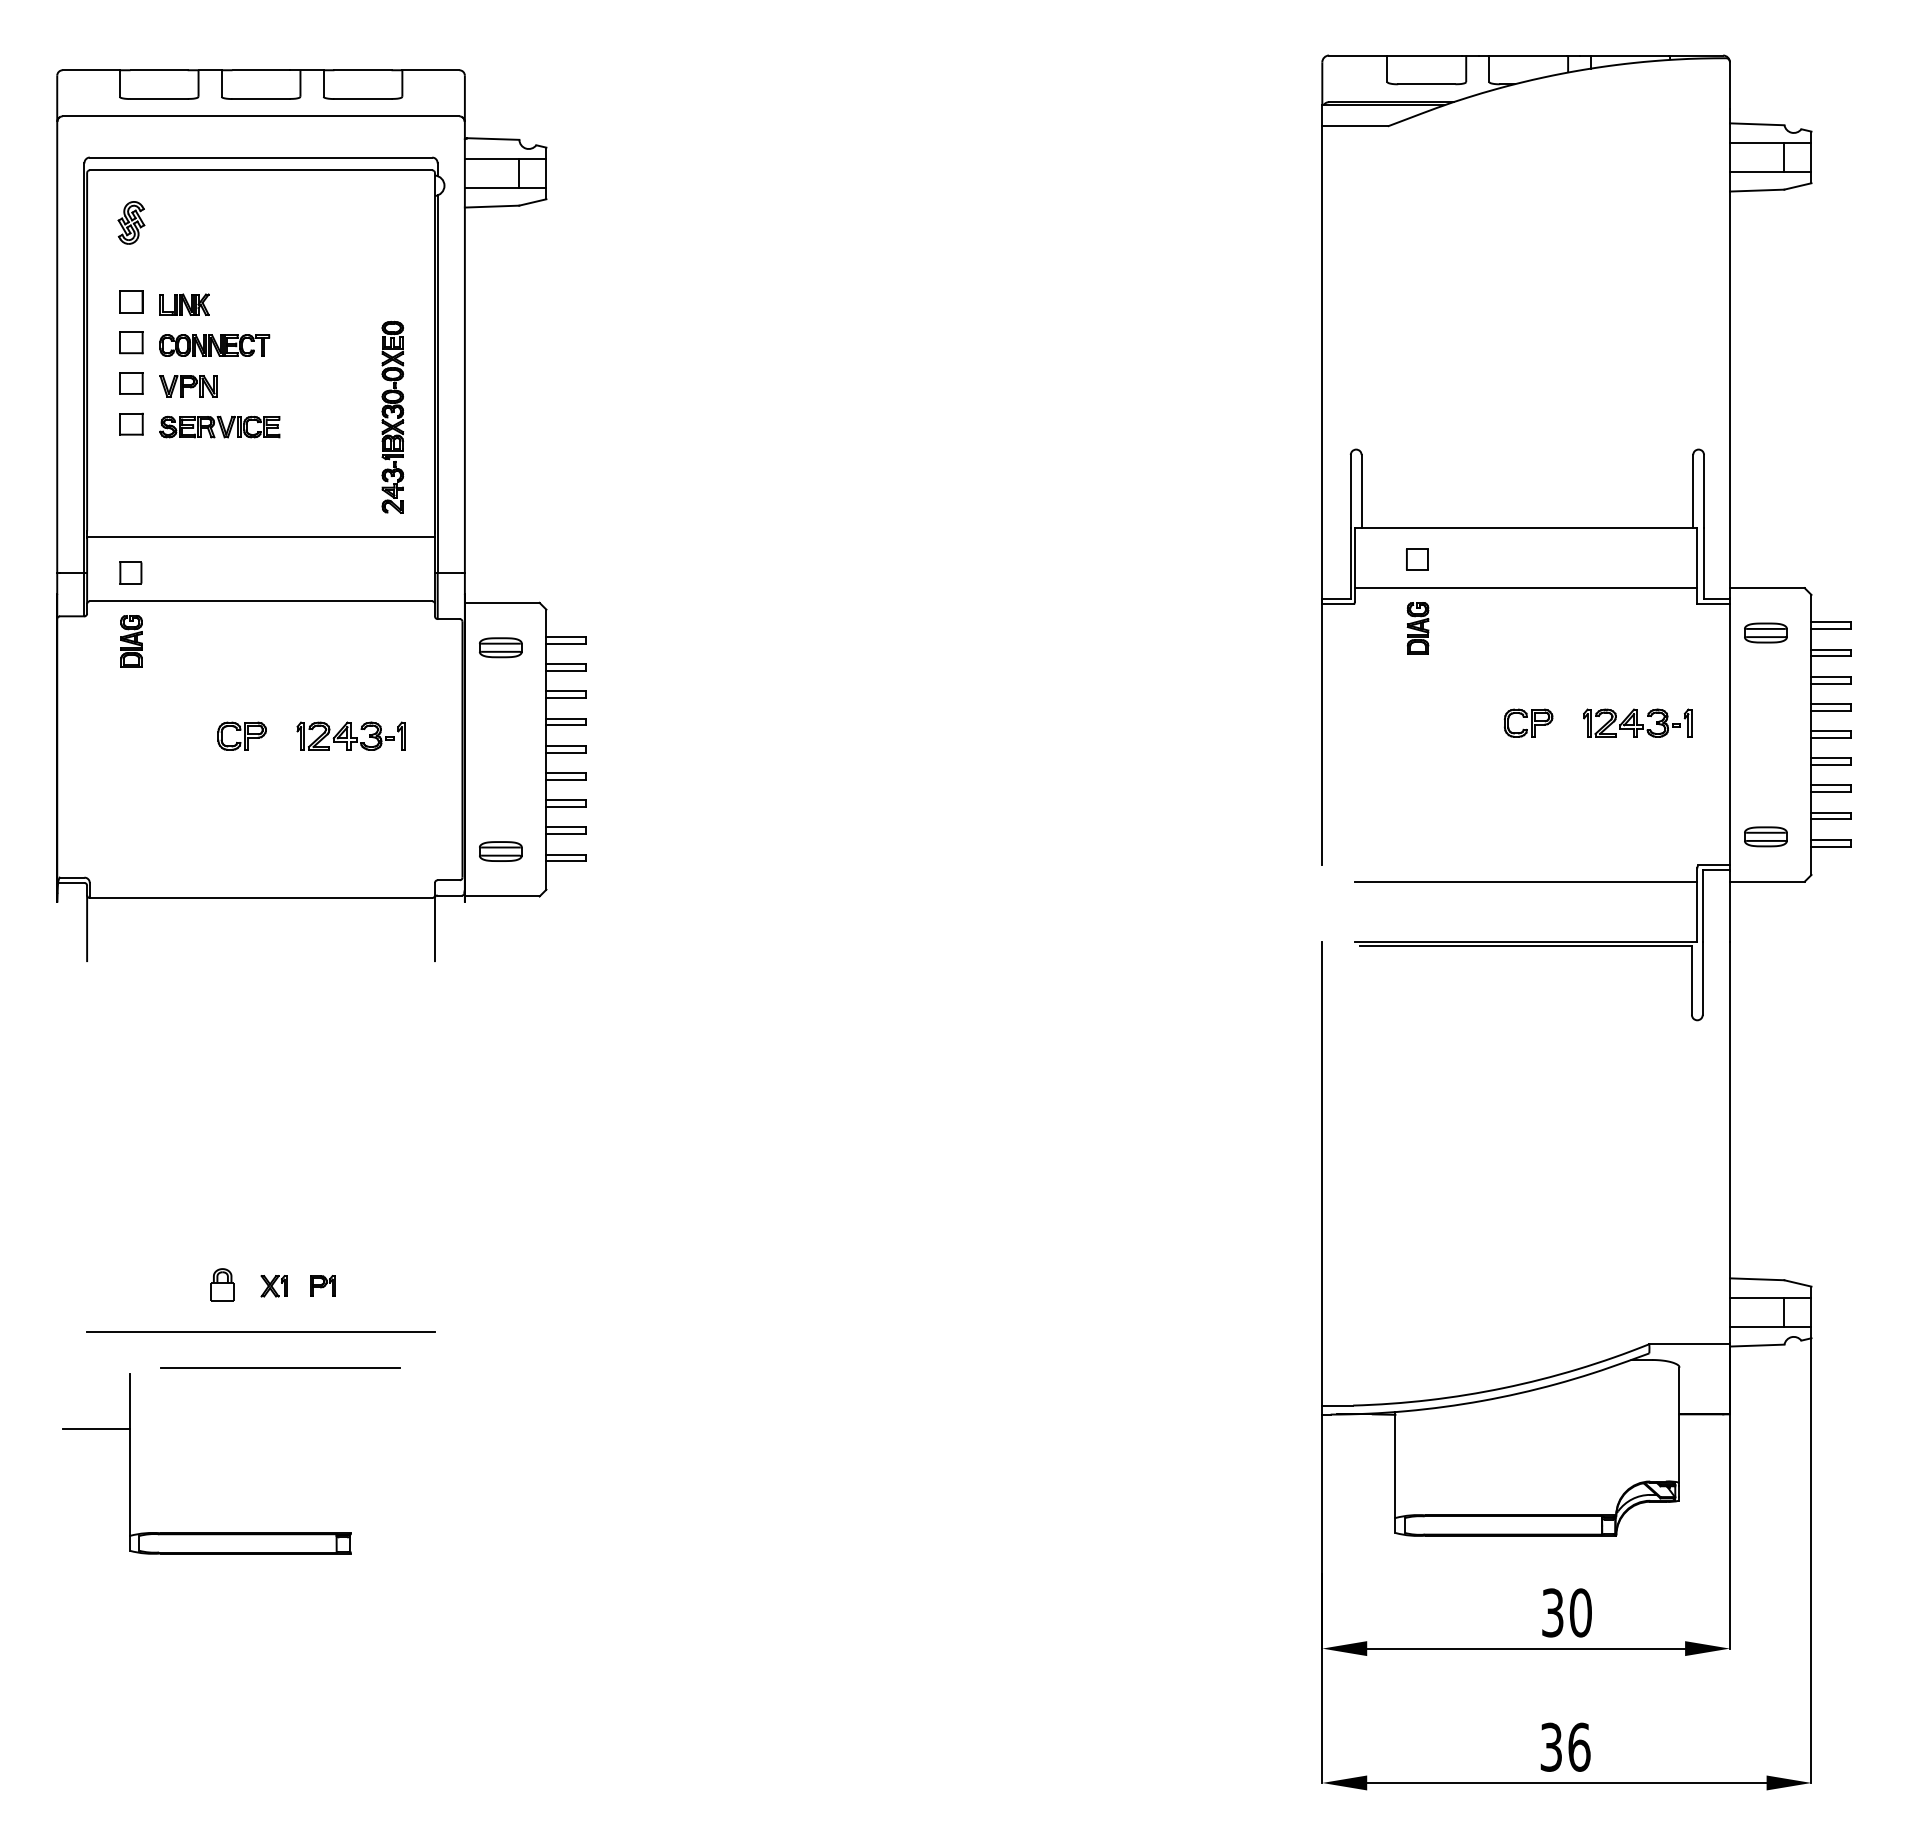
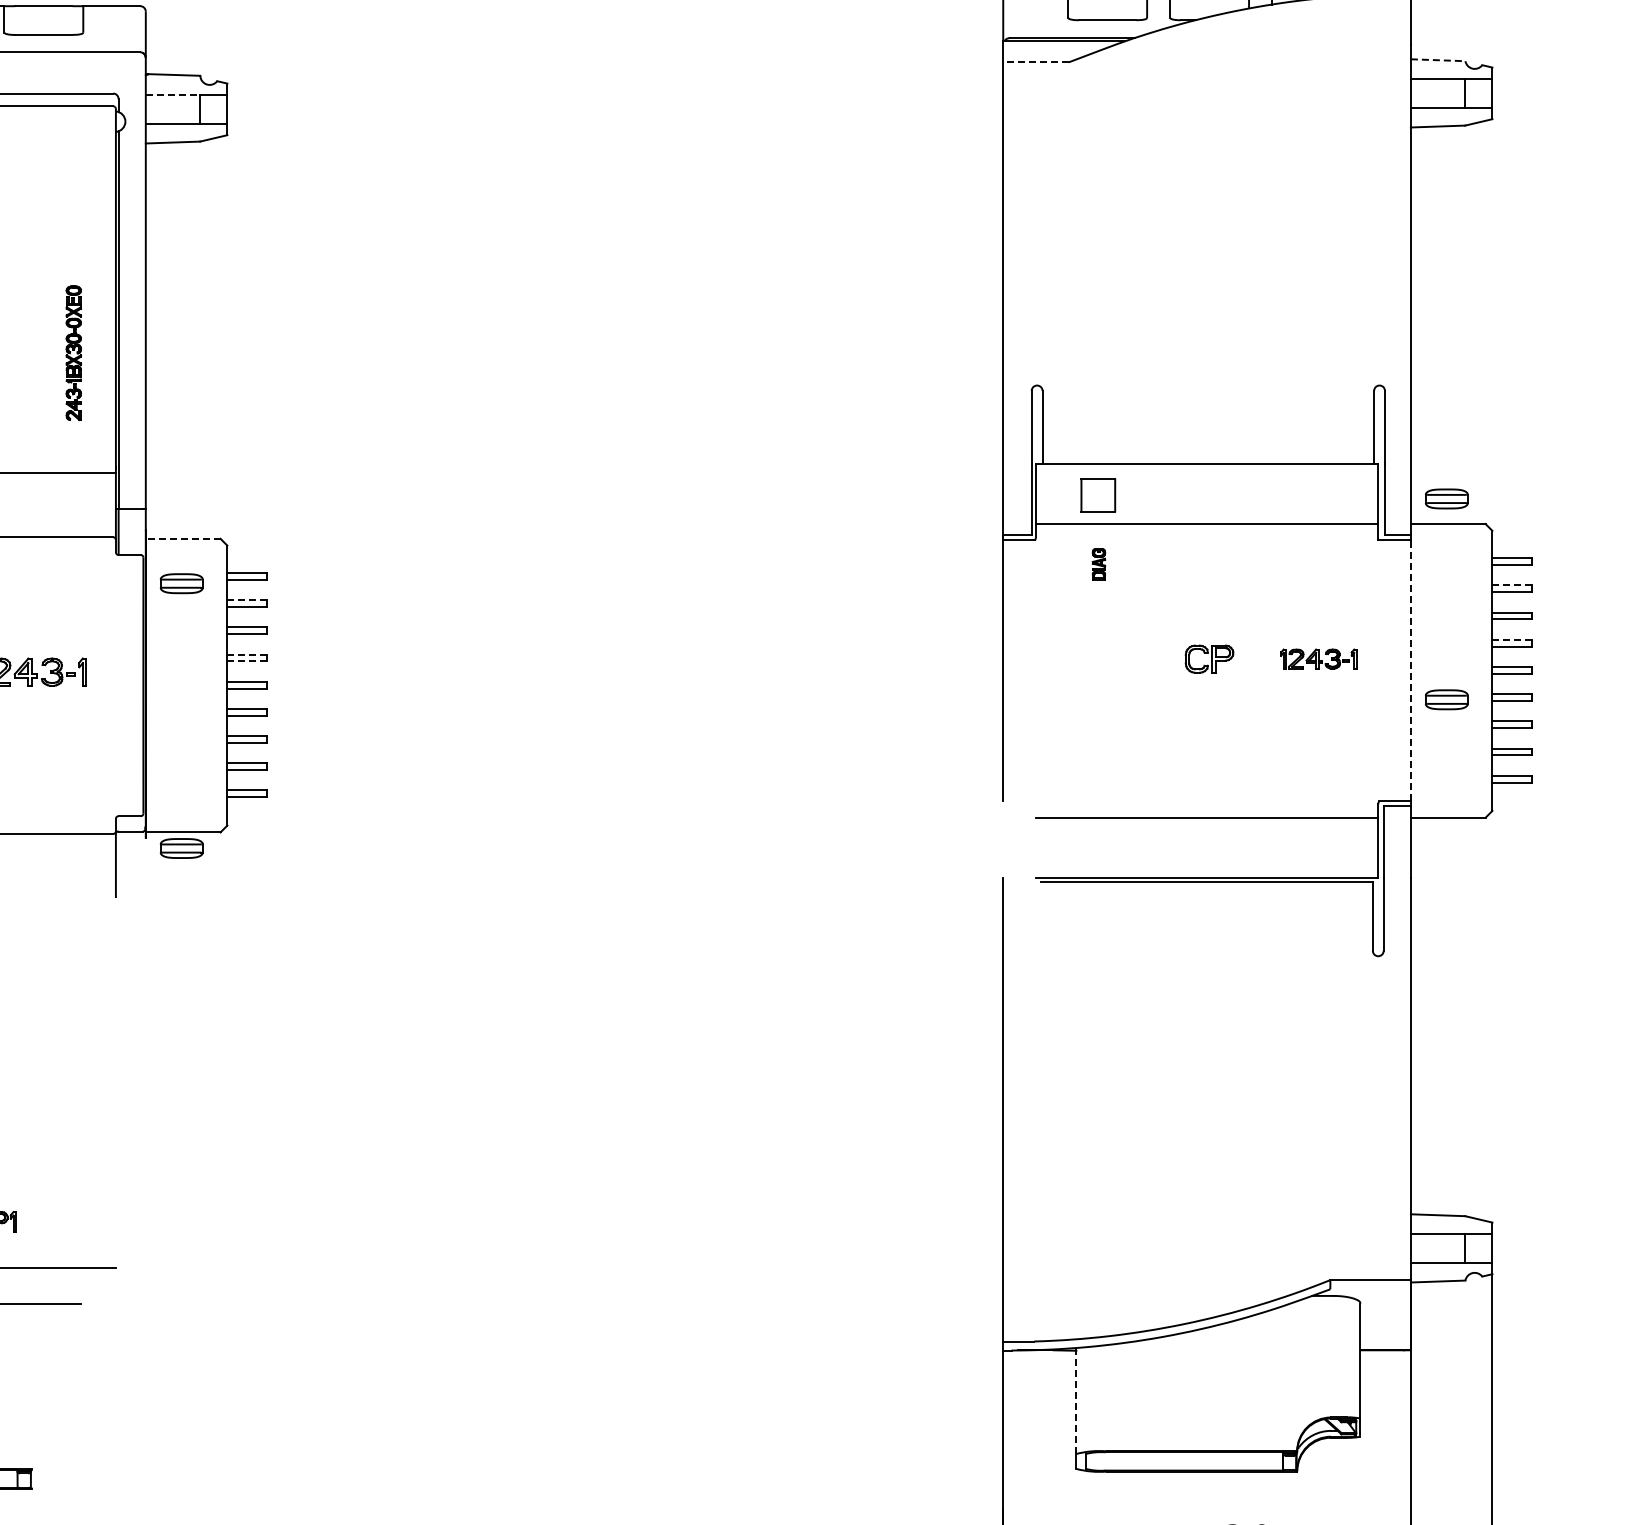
line: (1757, 124) -> (1438, 60), solid -> dashed
line: (1355, 126) -> (1036, 62), solid -> dashed
line: (492, 159) -> (173, 95), solid -> dashed
part: (392, 416) -> (73, 352), size x0.7
part: (1417, 559) -> (1098, 495), size x1.6
line: (501, 602) -> (182, 538), solid -> dashed
part: (1417, 628) -> (1098, 564), size x0.6
part: (1765, 632) -> (1446, 498), moved
line: (1831, 649) -> (1512, 585), solid -> dashed
line: (566, 664) -> (247, 600), solid -> dashed
line: (1831, 703) -> (1512, 639), solid -> dashed
line: (566, 718) -> (247, 654), solid -> dashed
part: (1637, 722) -> (1318, 658), size x0.7
line: (566, 725) -> (247, 661), solid -> dashed
line: (1729, 734) -> (1410, 670), solid -> dashed
part: (1765, 836) -> (1446, 699), moved
part: (500, 851) -> (181, 848), moved
line: (1395, 1465) -> (1076, 1401), solid -> dashed

